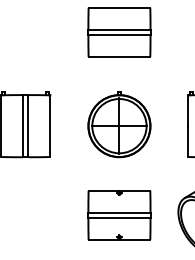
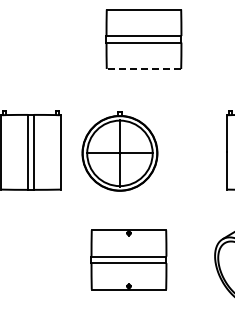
line: (119, 56) -> (143, 68), solid -> dashed
part: (119, 124) -> (119, 151), moved
part: (119, 214) -> (128, 259), moved

